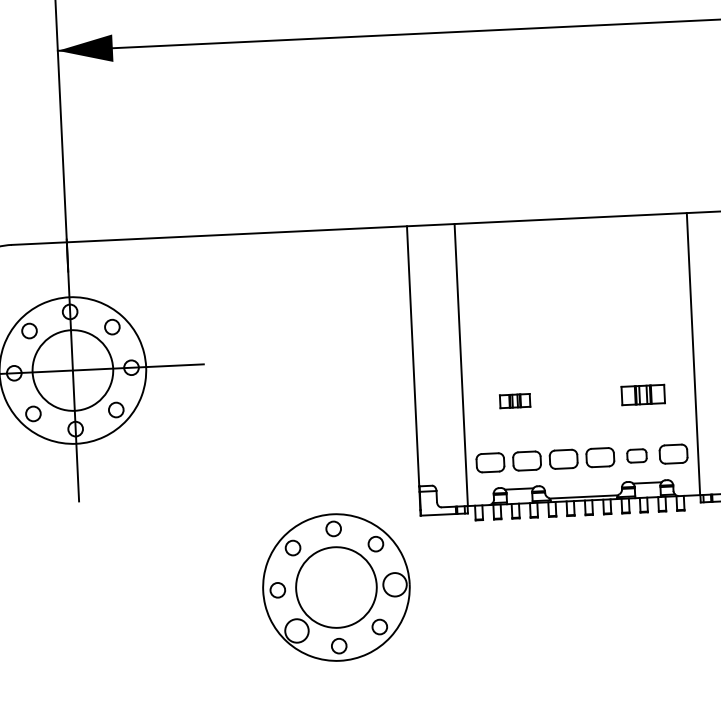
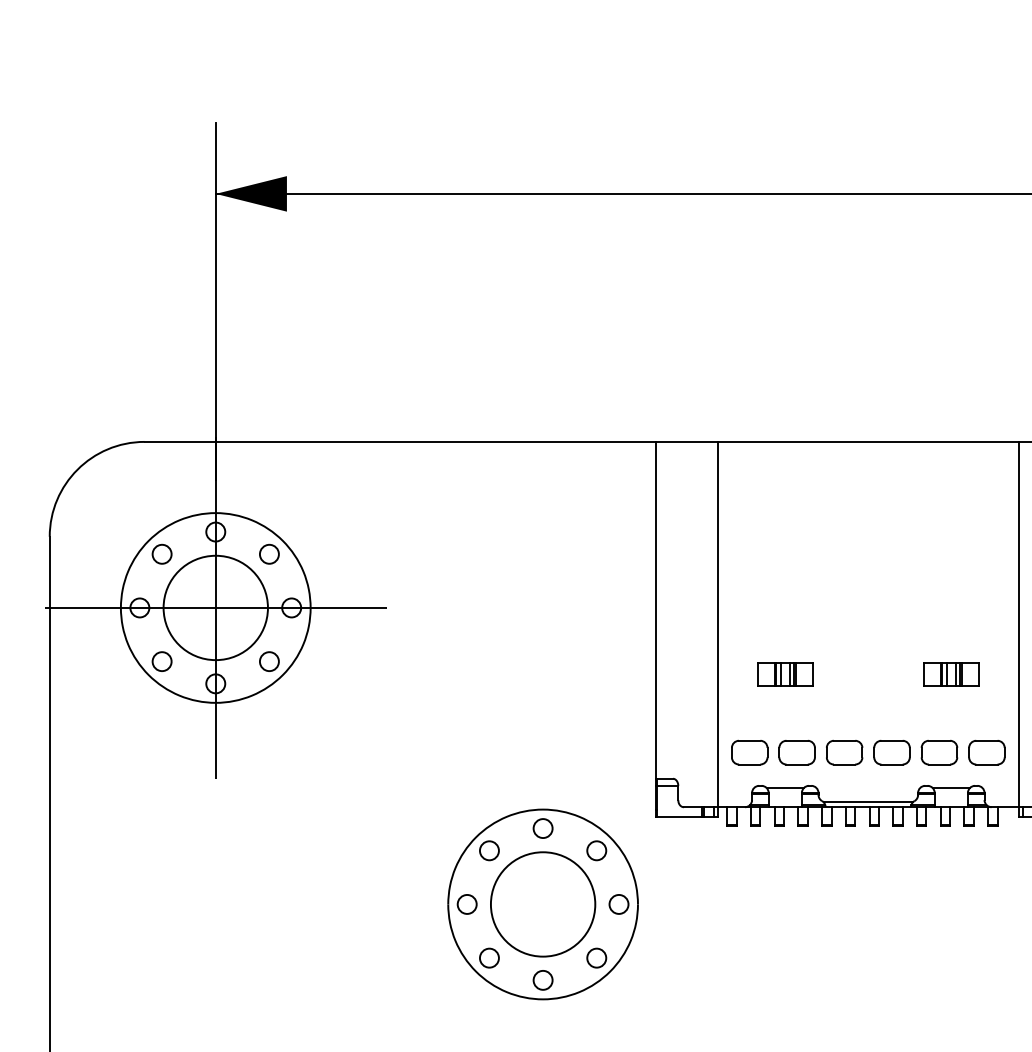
part: (515, 401) -> (785, 674), size x1.43
part: (636, 455) -> (939, 752), size x1.43
circle: (394, 584) -> (618, 903), size x0.62
circle: (296, 630) -> (488, 957), size x0.62

